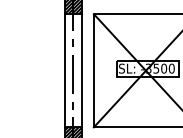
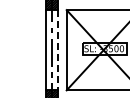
line: (82, 71) -> (58, 50), solid -> dashed

